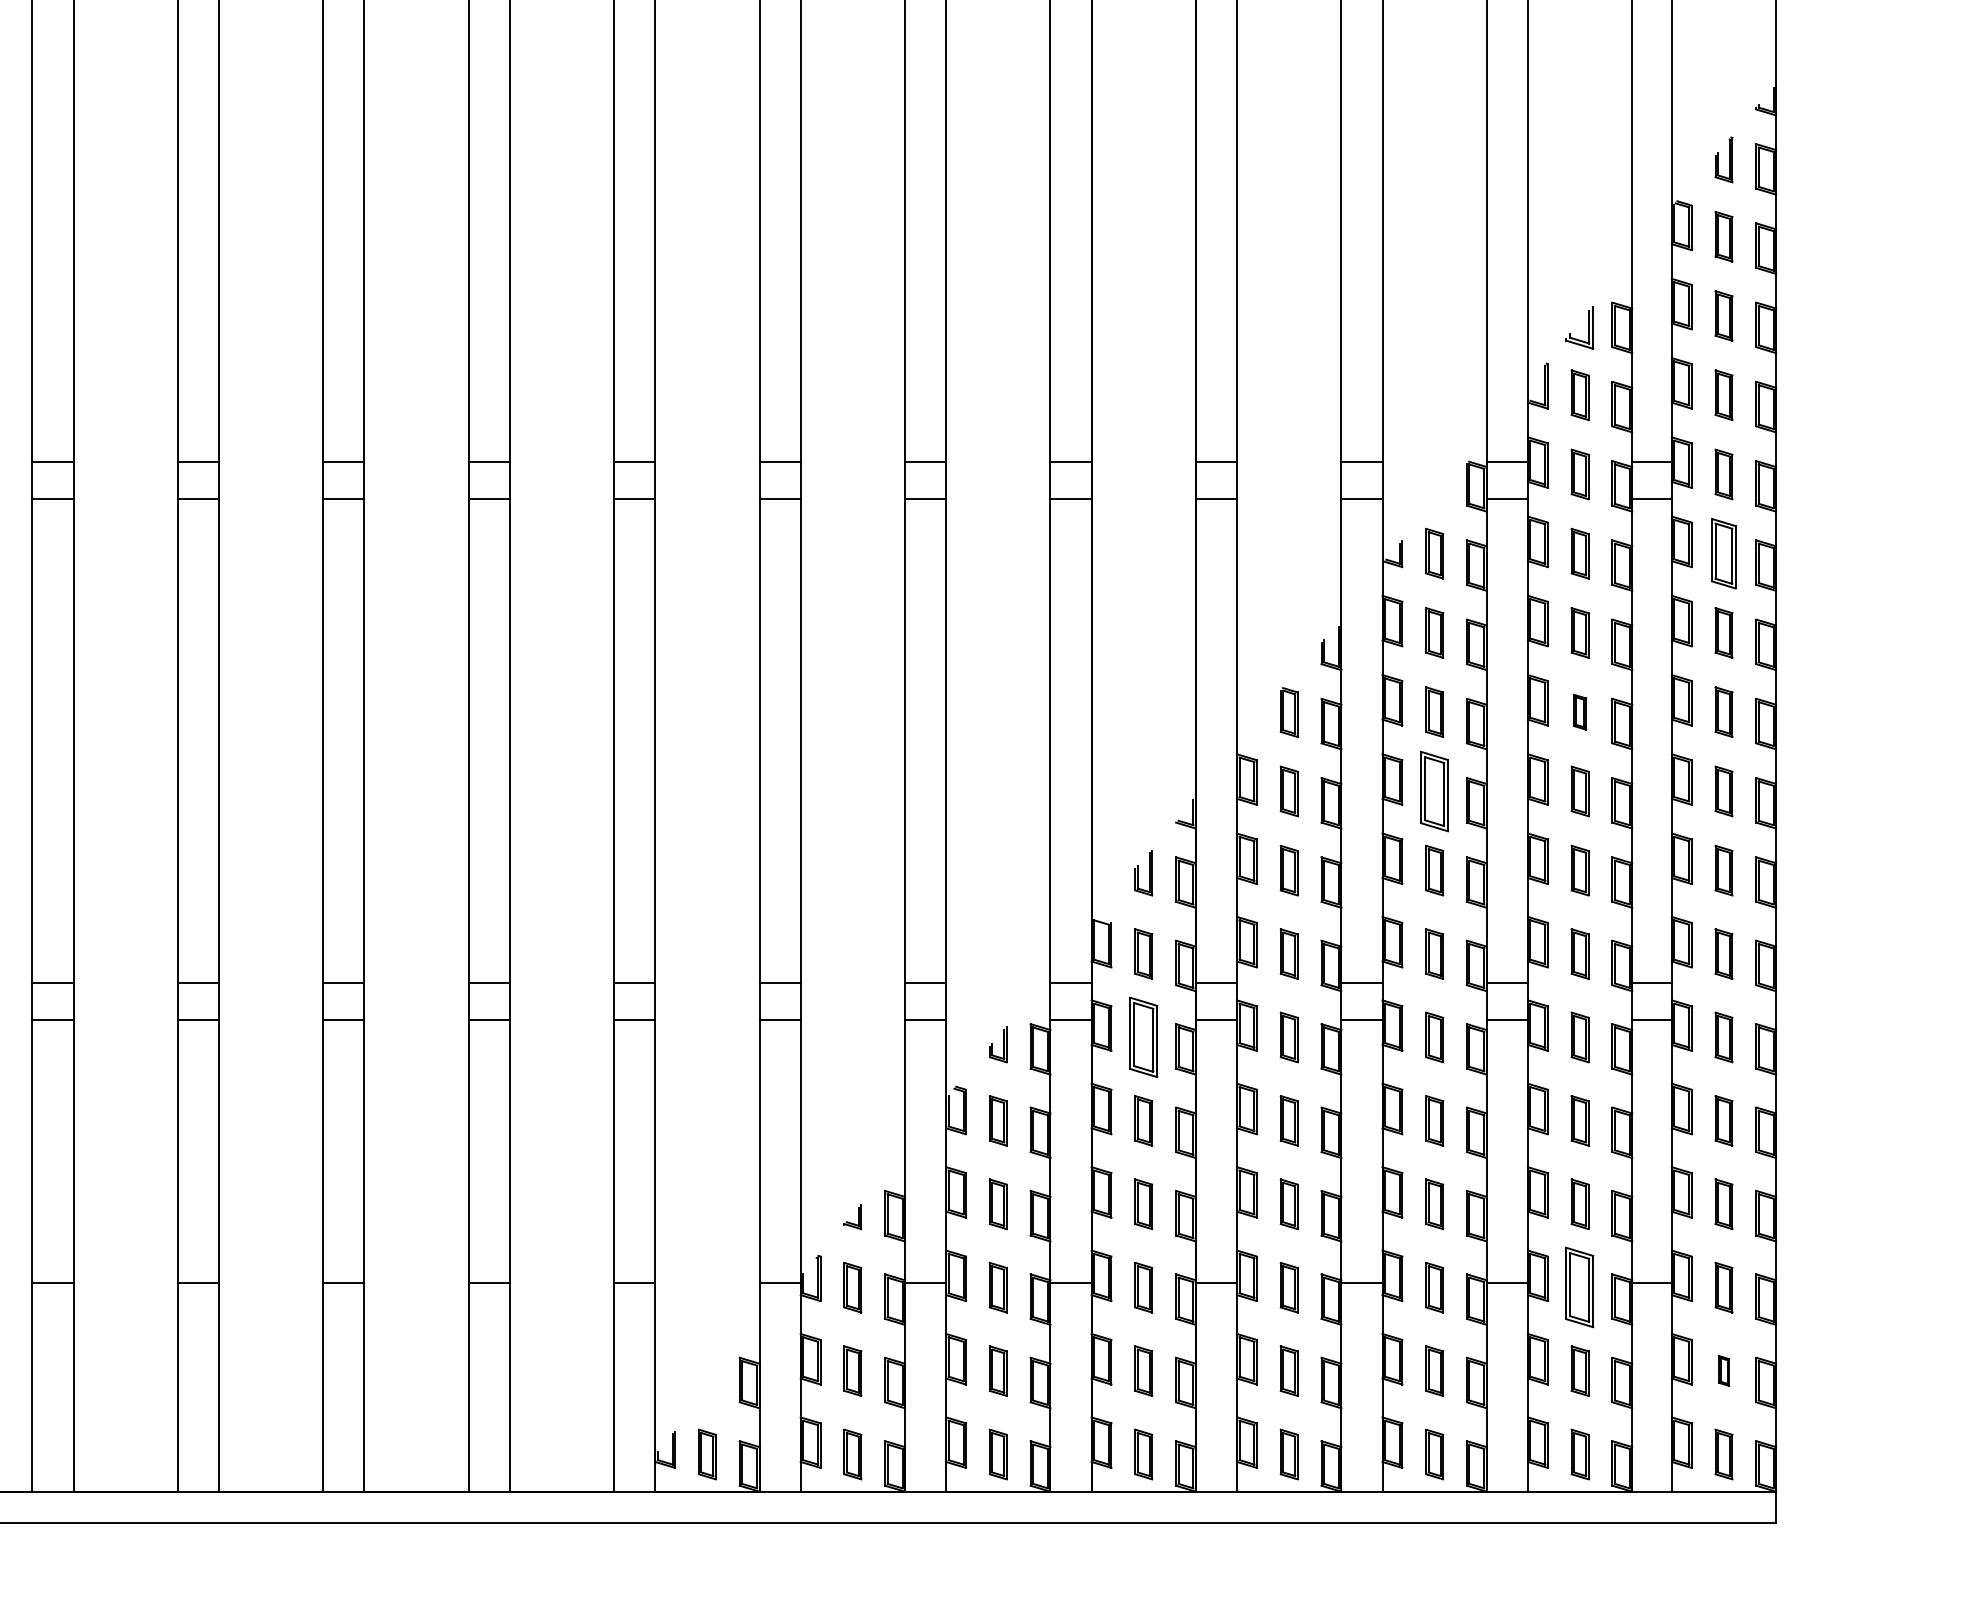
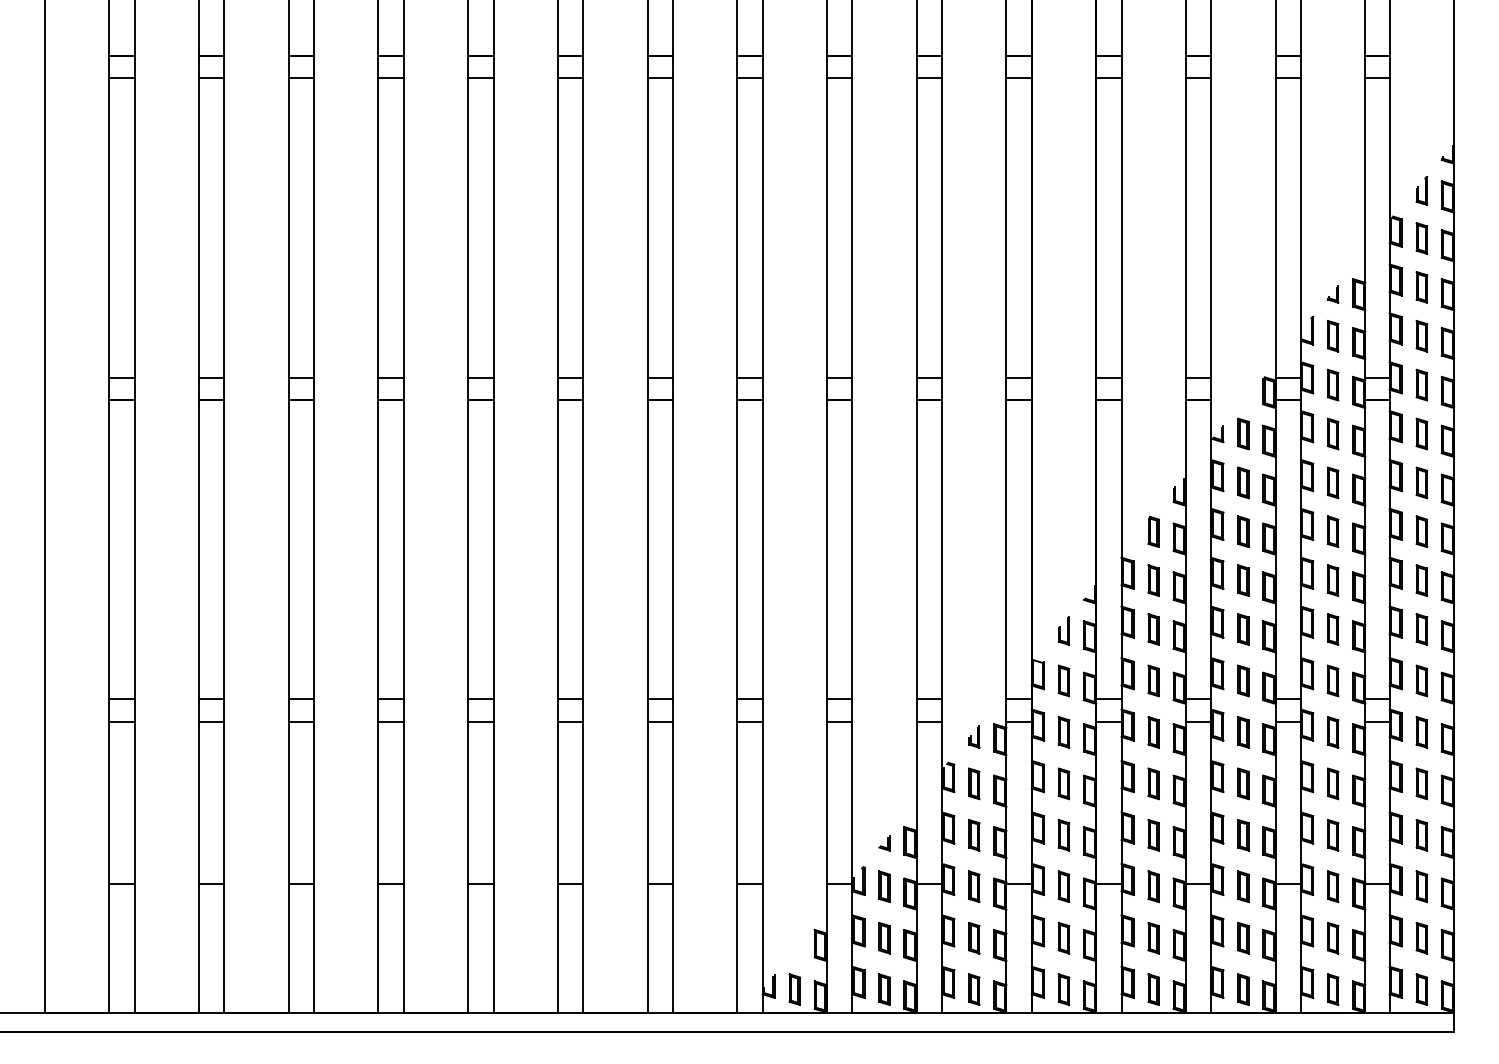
part: (1580, 327) -> (1333, 294), size x0.62
part: (1723, 552) -> (1421, 433), size x0.71
part: (1580, 711) -> (1333, 531), size x1.43
part: (1434, 791) -> (1243, 580), size x0.62
part: (1143, 1037) -> (1063, 732), size x0.62
part: (1580, 1287) -> (1333, 886), size x0.62
part: (1723, 1369) -> (1421, 937), size x1.67

